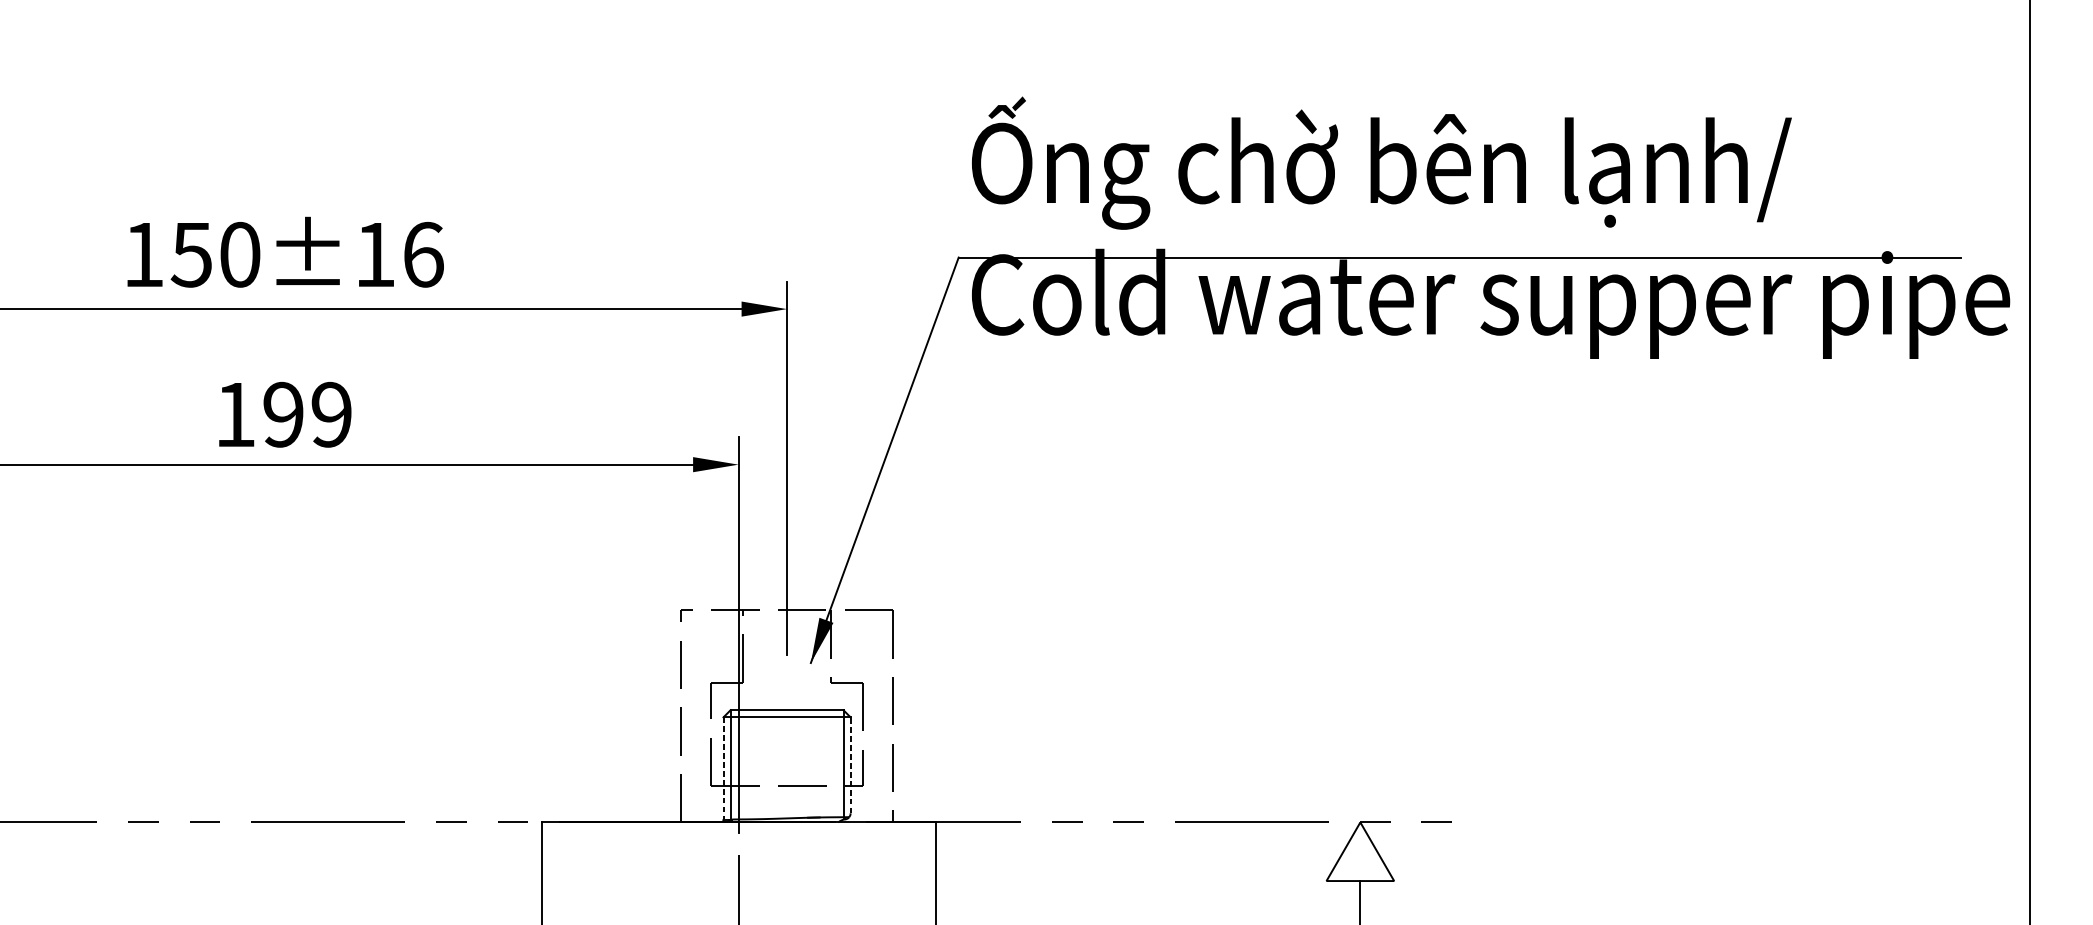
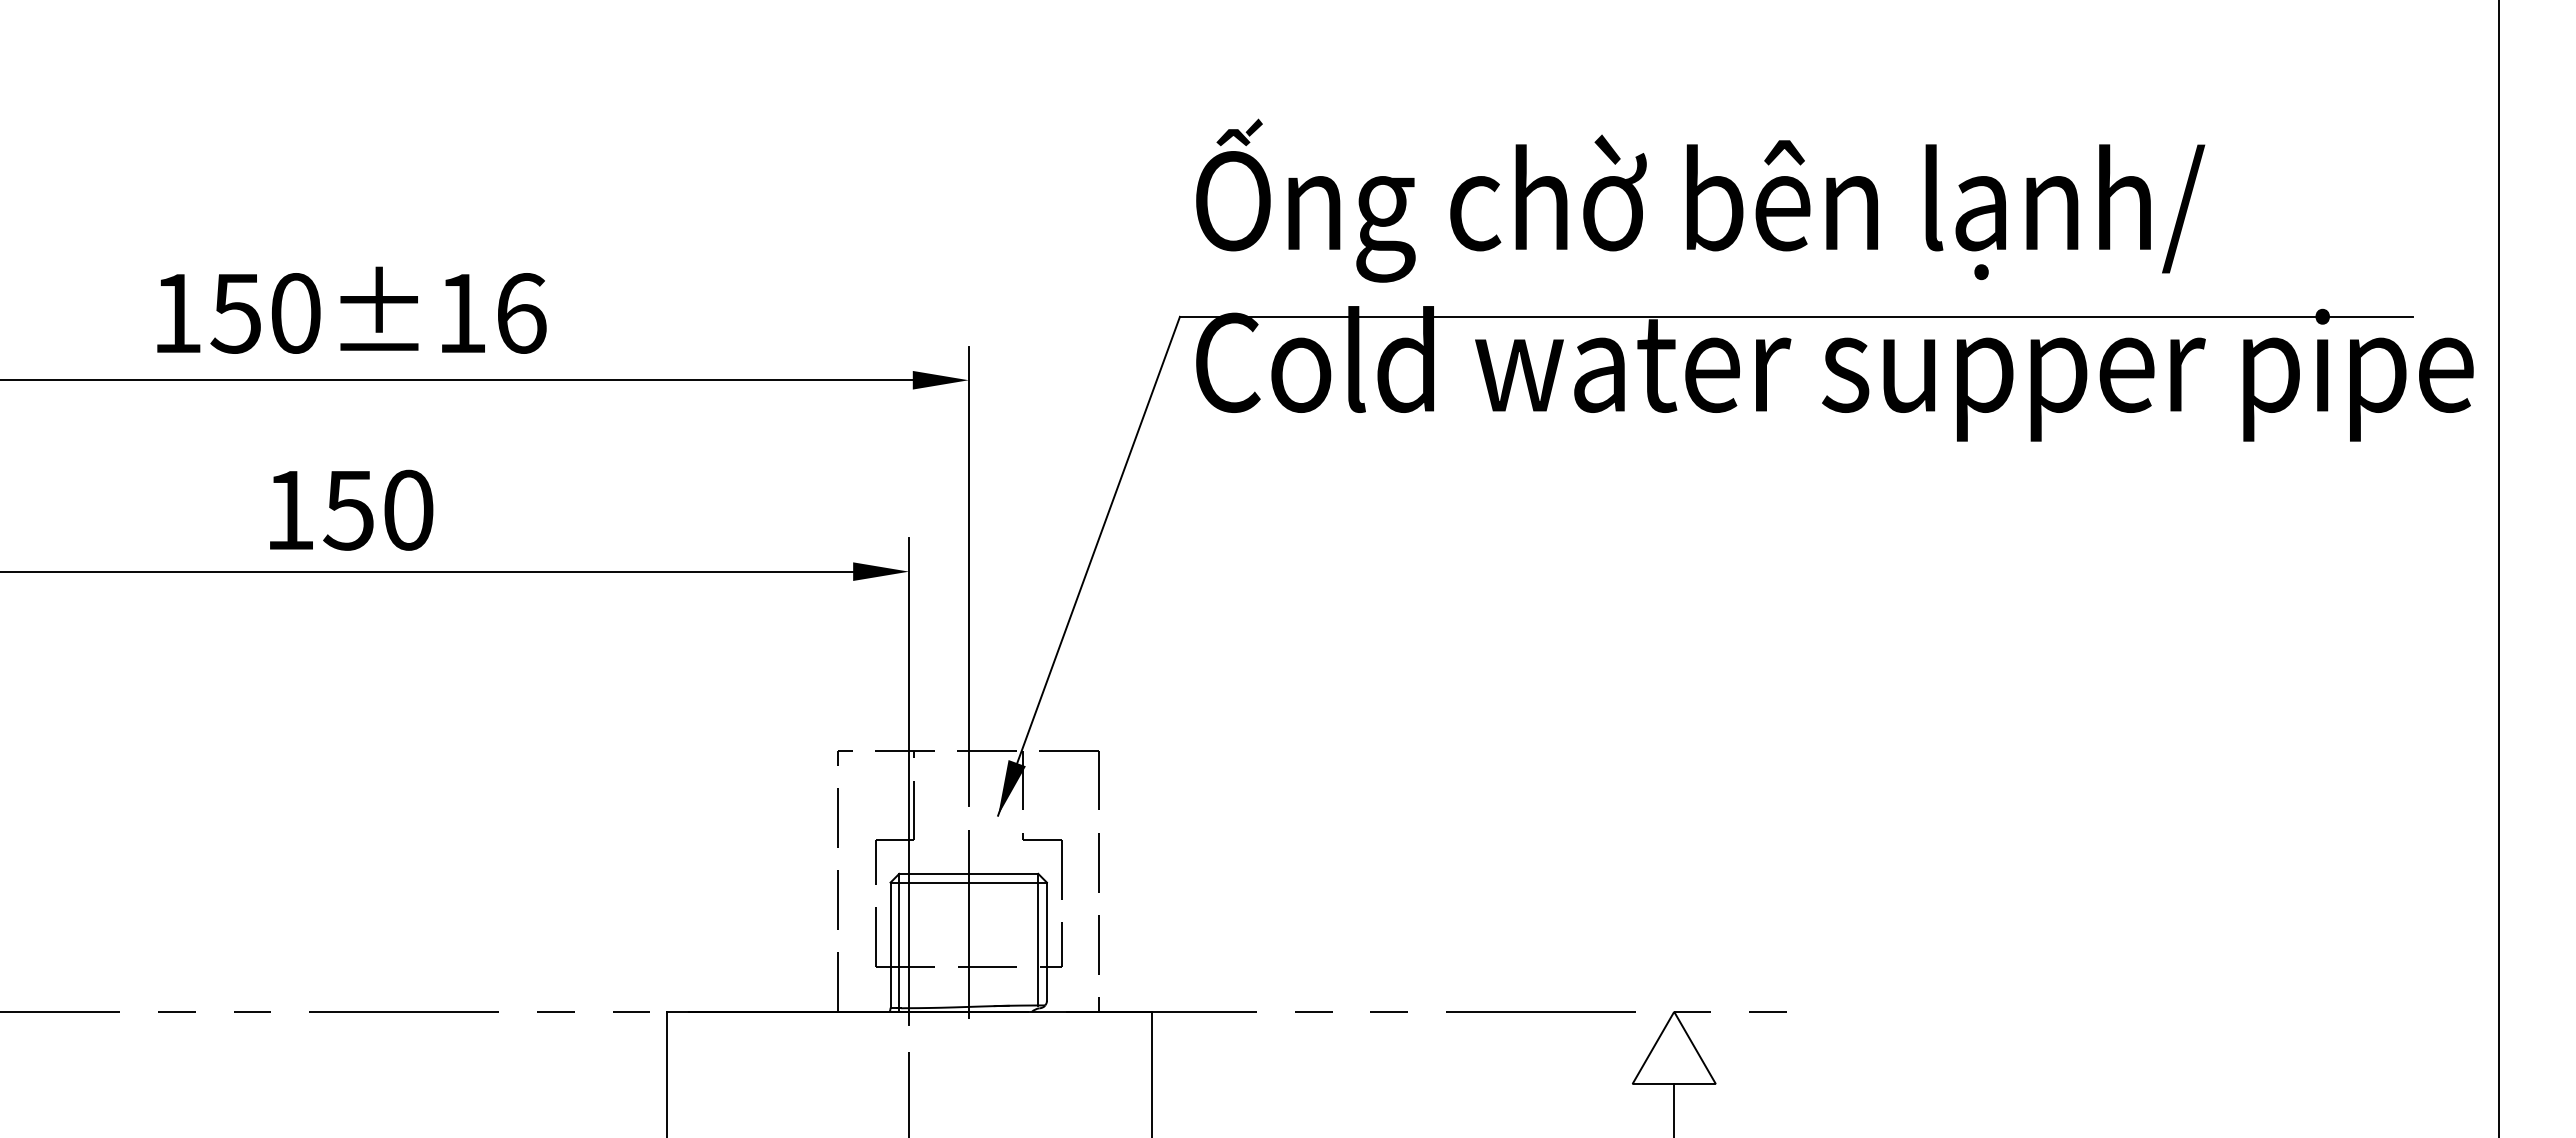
text: (307, 414) -> (378, 509), 199 -> 150
line: (786, 750) -> (968, 923), added
line: (850, 765) -> (1046, 941), dashed -> solid
line: (723, 768) -> (890, 945), dashed -> solid

